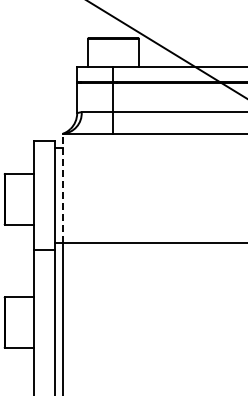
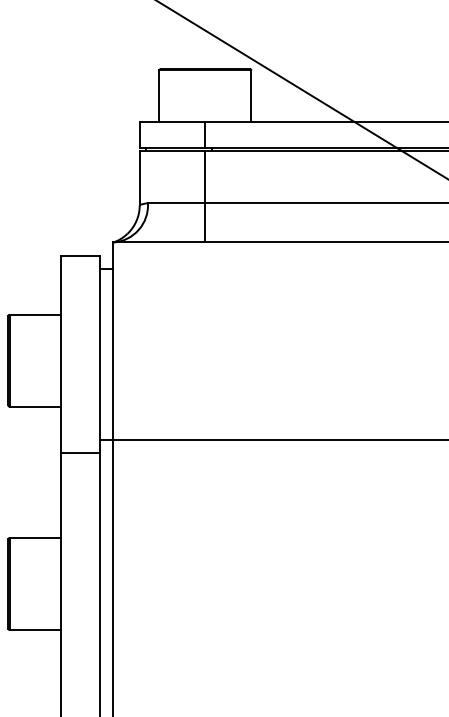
line: (62, 187) -> (113, 339), dashed -> solid

